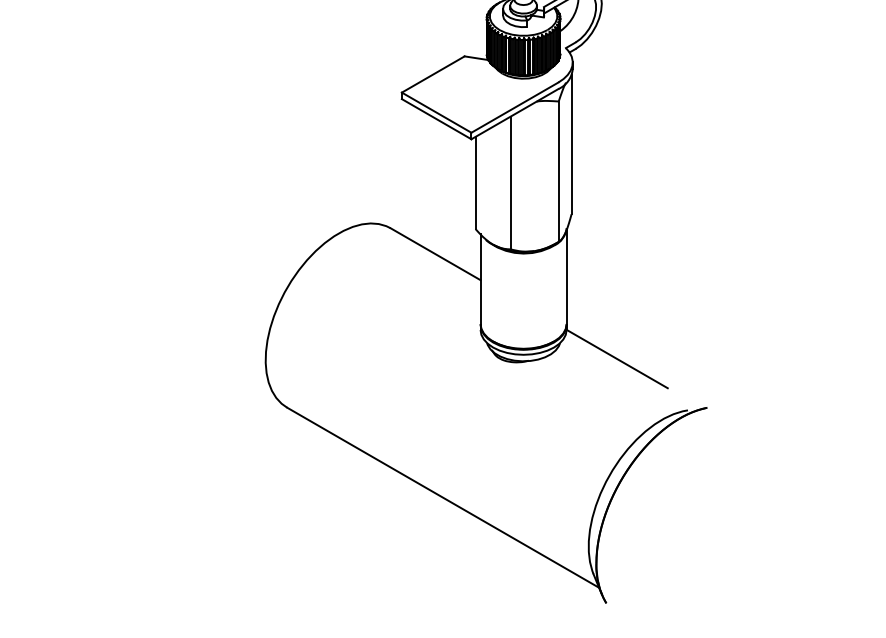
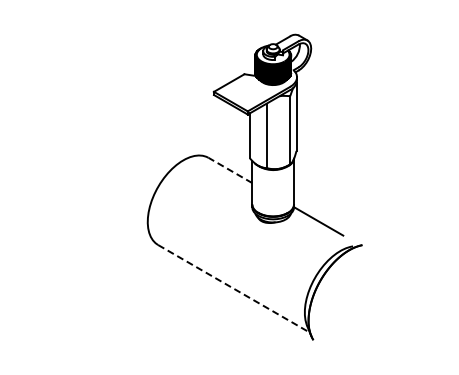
line: (433, 254) -> (229, 170), solid -> dashed
line: (444, 496) -> (234, 288), solid -> dashed

